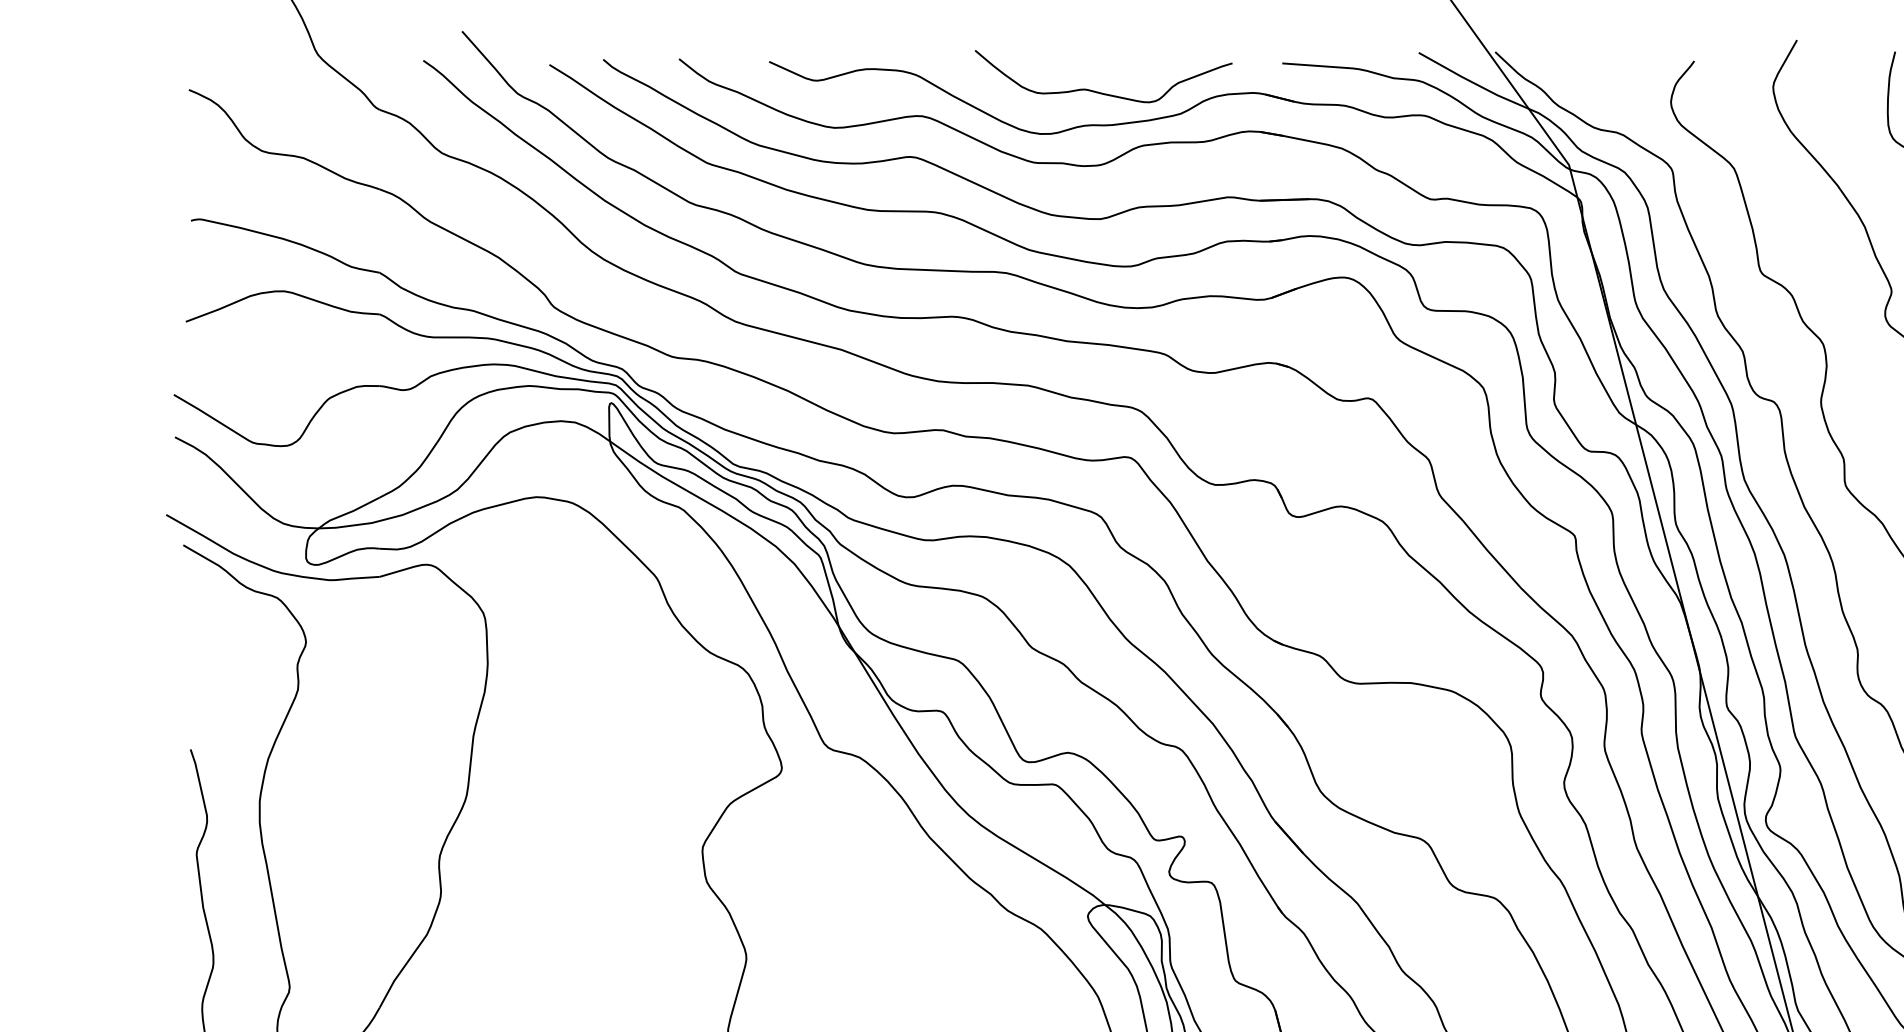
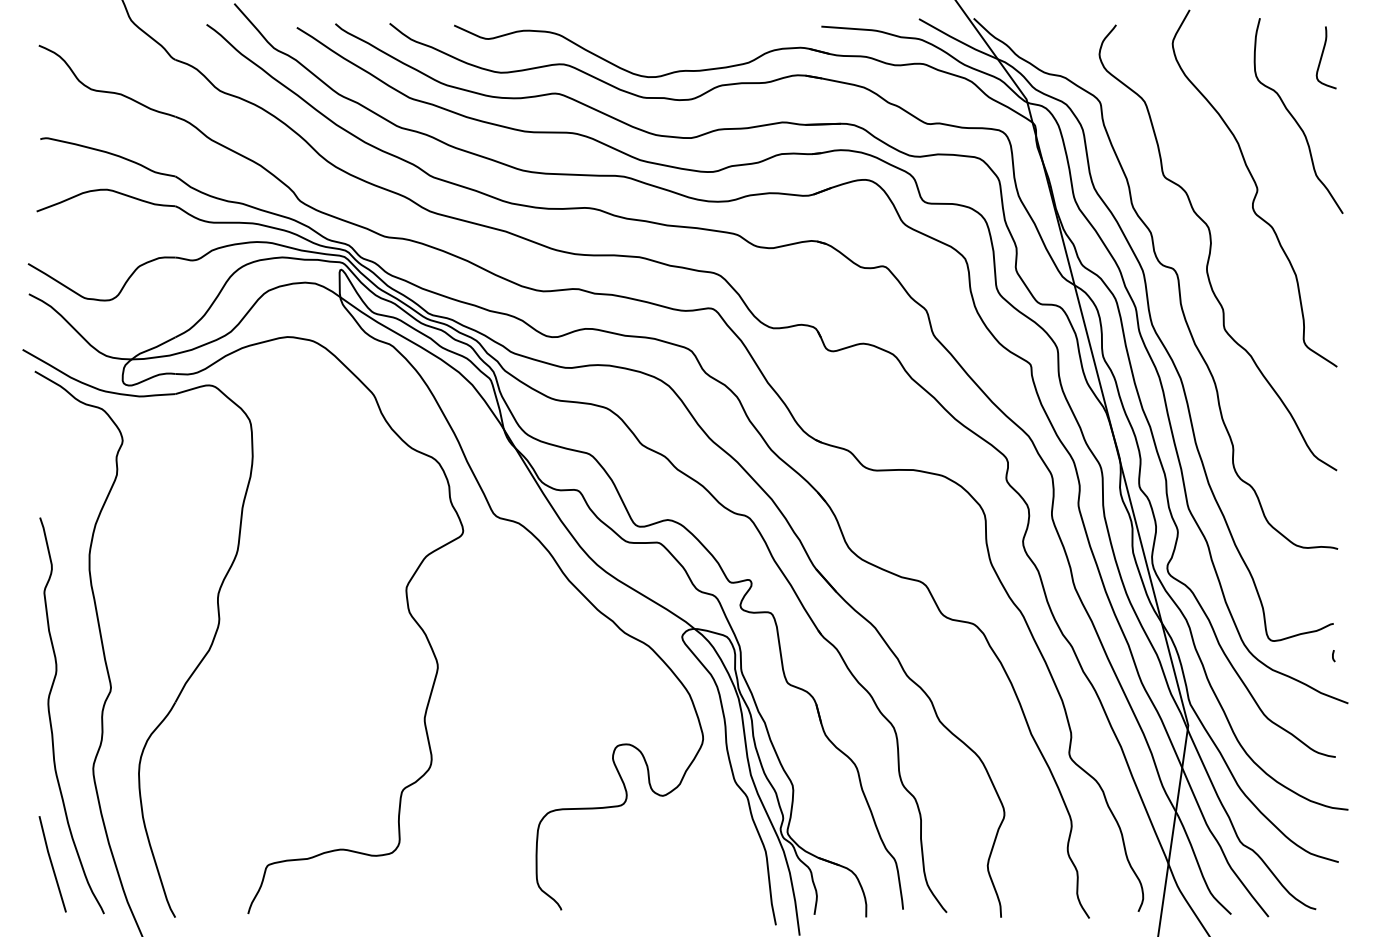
curve: (1099, 91) -> (690, 46), removed

